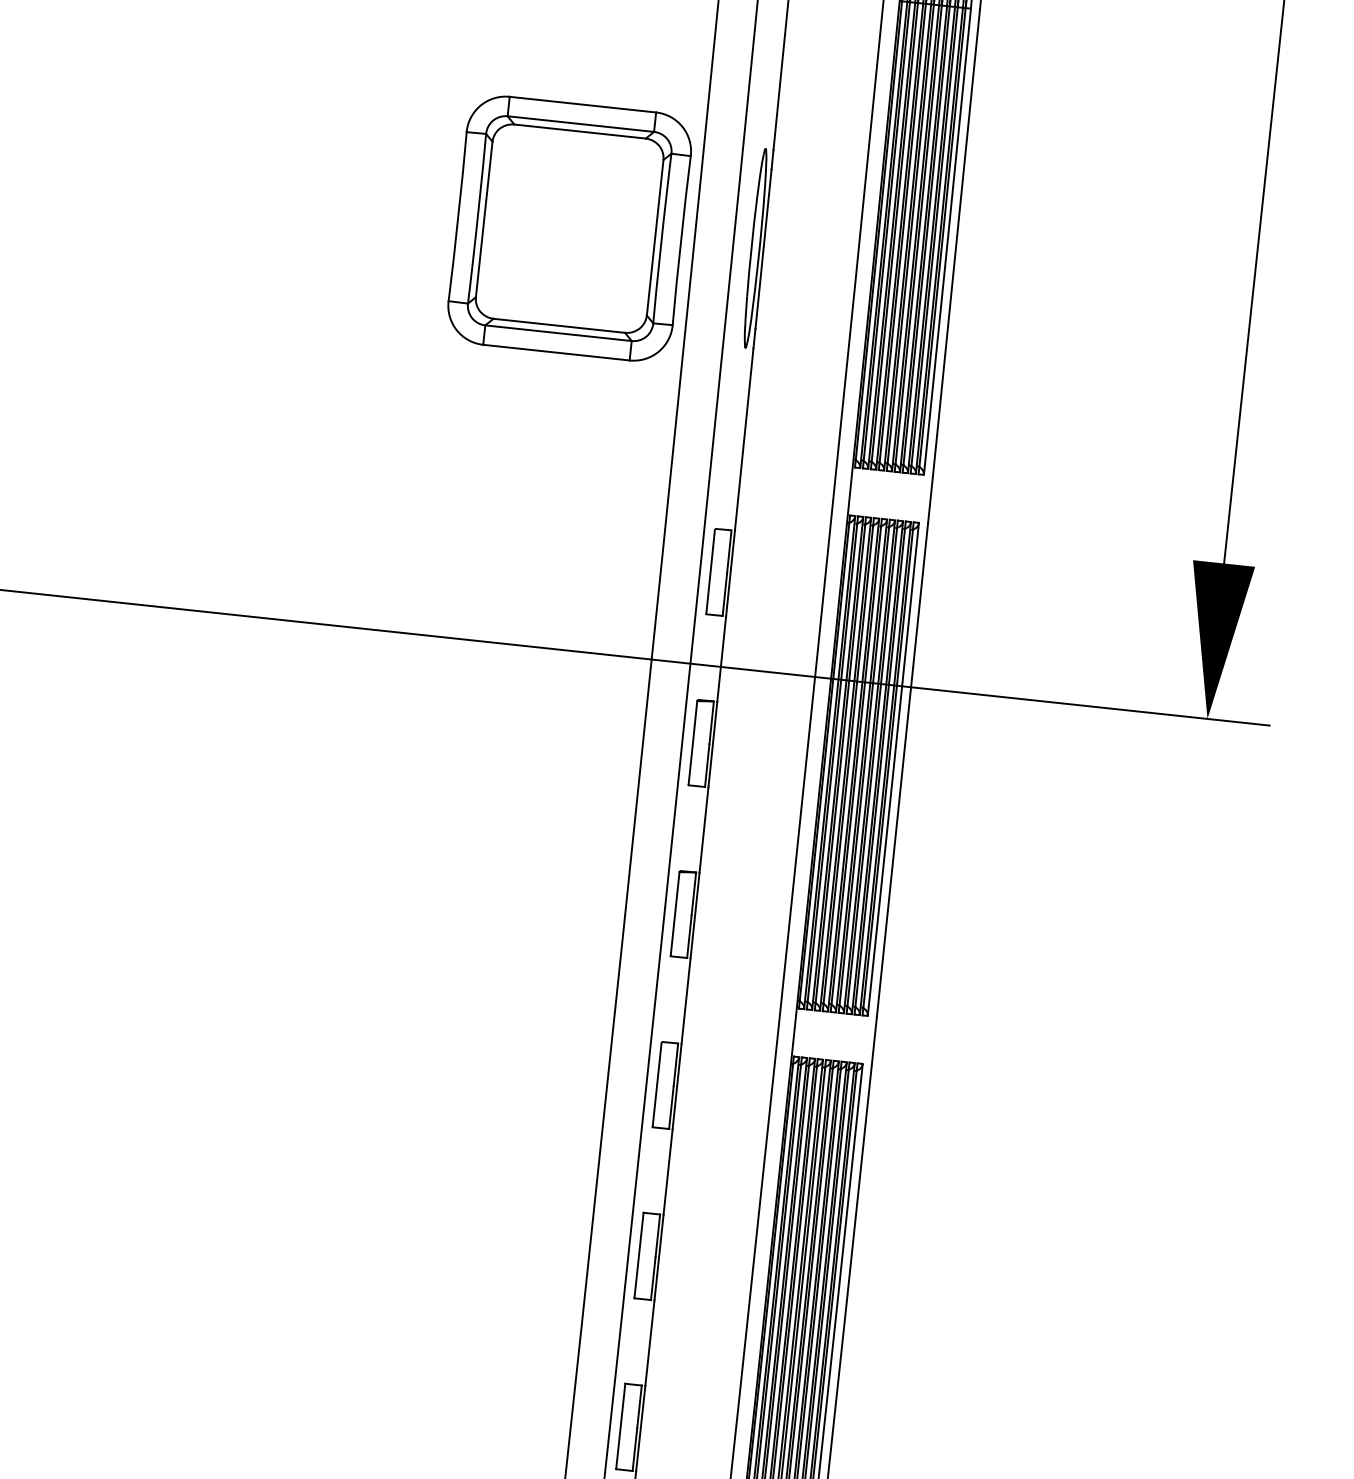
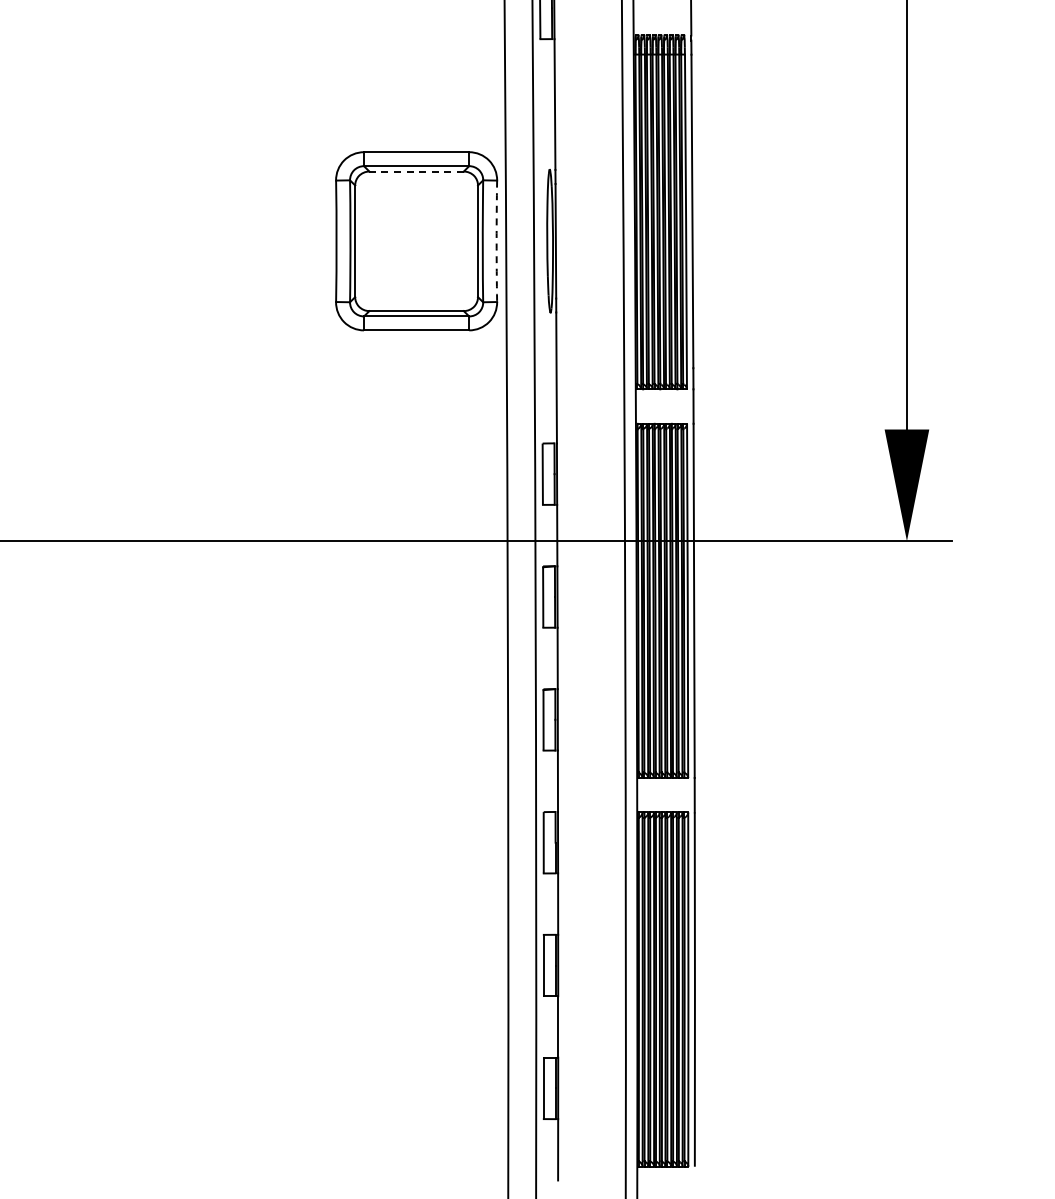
line: (579, 131) -> (416, 171), solid -> dashed
arc: (680, 240) -> (496, 241), solid -> dashed

